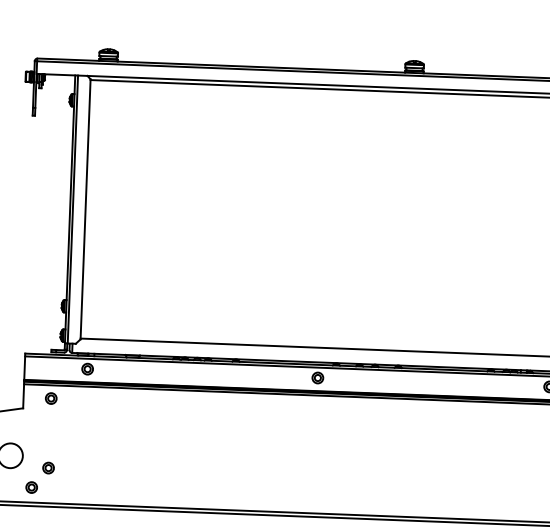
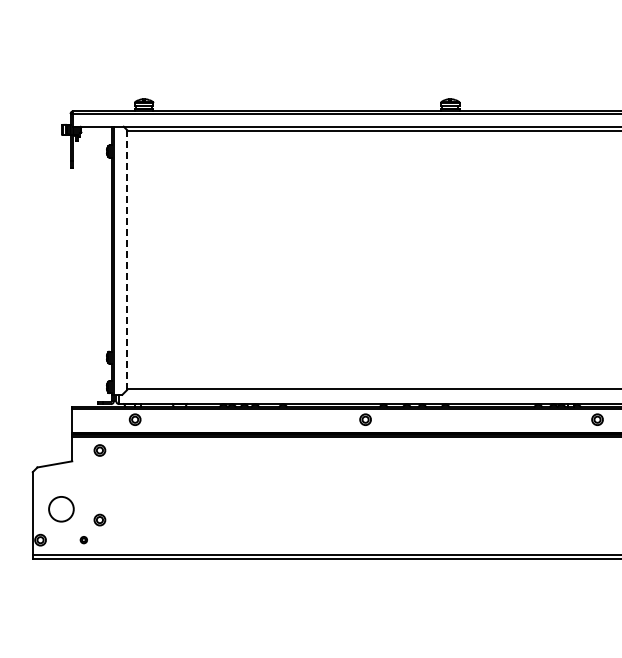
line: (86, 208) -> (127, 259), solid -> dashed
part: (31, 486) -> (83, 539), size x0.6

